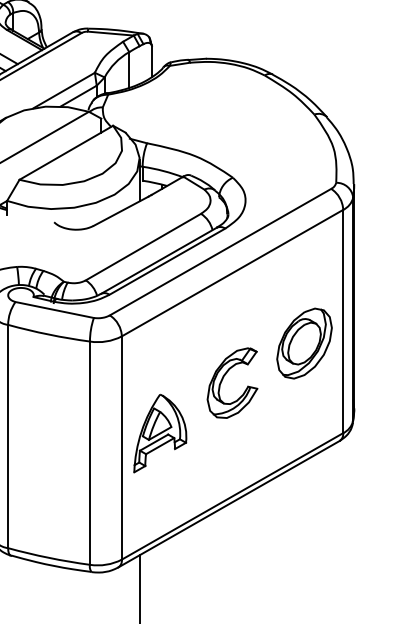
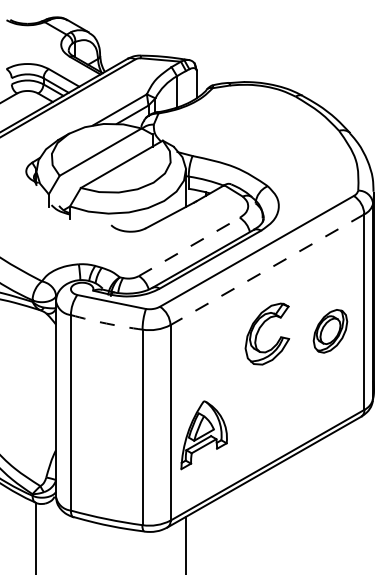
line: (143, 246) -> (189, 246), solid -> dashed
line: (232, 272) -> (267, 269), solid -> dashed
arc: (48, 334) -> (106, 323), solid -> dashed
part: (304, 342) -> (330, 330), size x0.7
part: (223, 380) -> (259, 331), moved
part: (159, 433) -> (203, 435), moved

